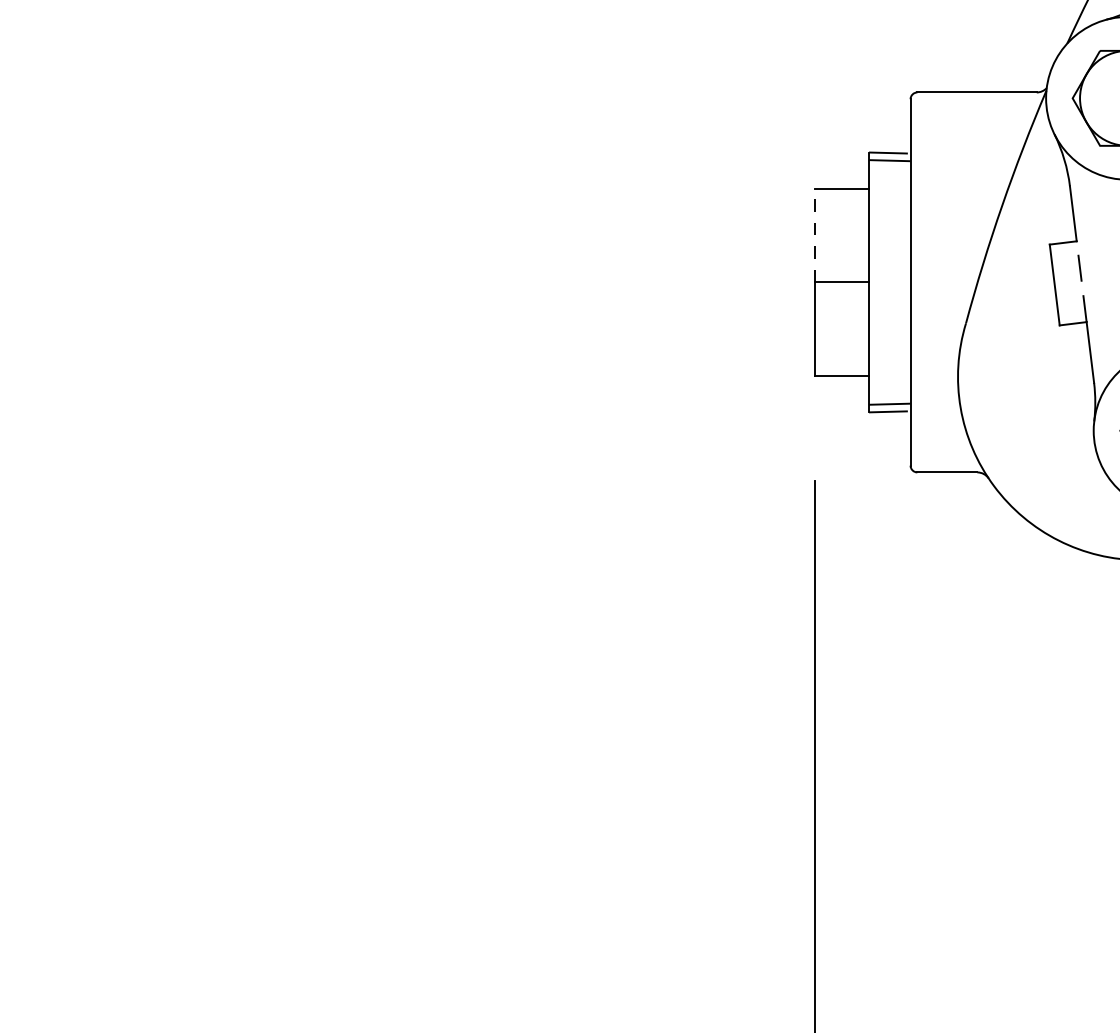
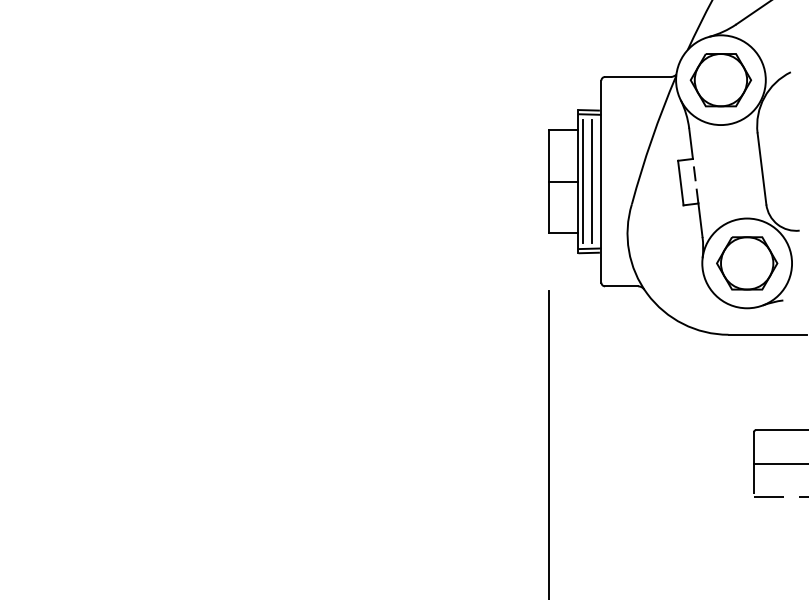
line: (814, 234) -> (548, 155), dashed -> solid
line: (878, 282) -> (583, 181), added
line: (894, 282) -> (592, 181), added

